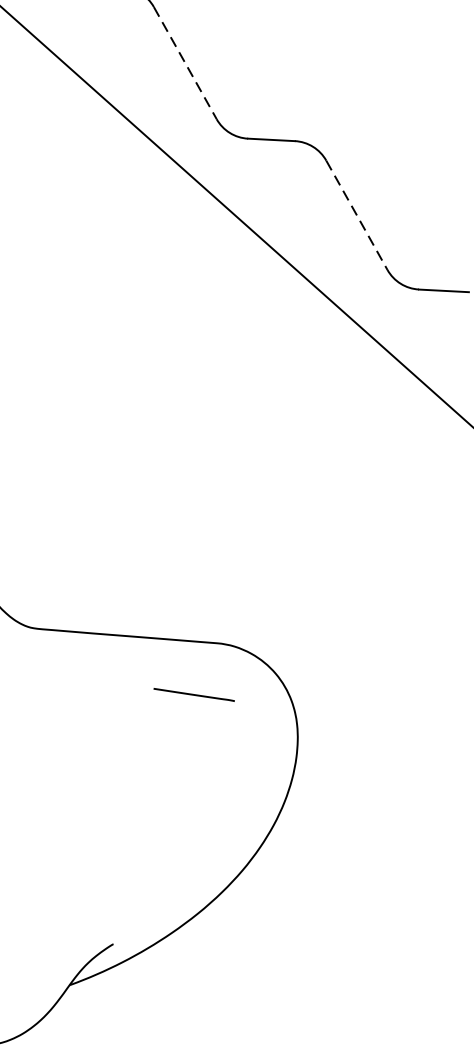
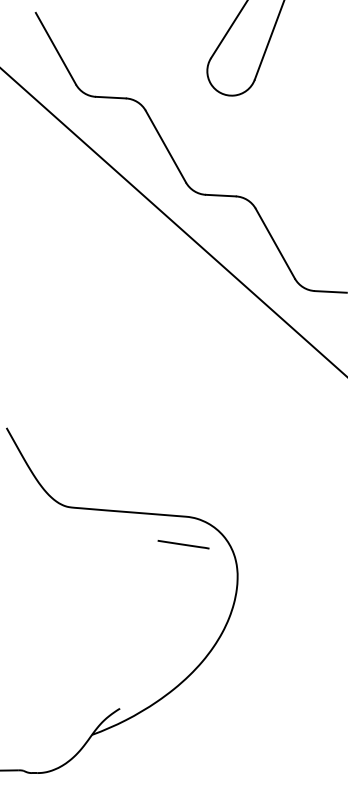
line: (184, 62) -> (165, 146), dashed -> solid
line: (357, 214) -> (275, 243), dashed -> solid
line: (194, 694) -> (183, 544), moved

